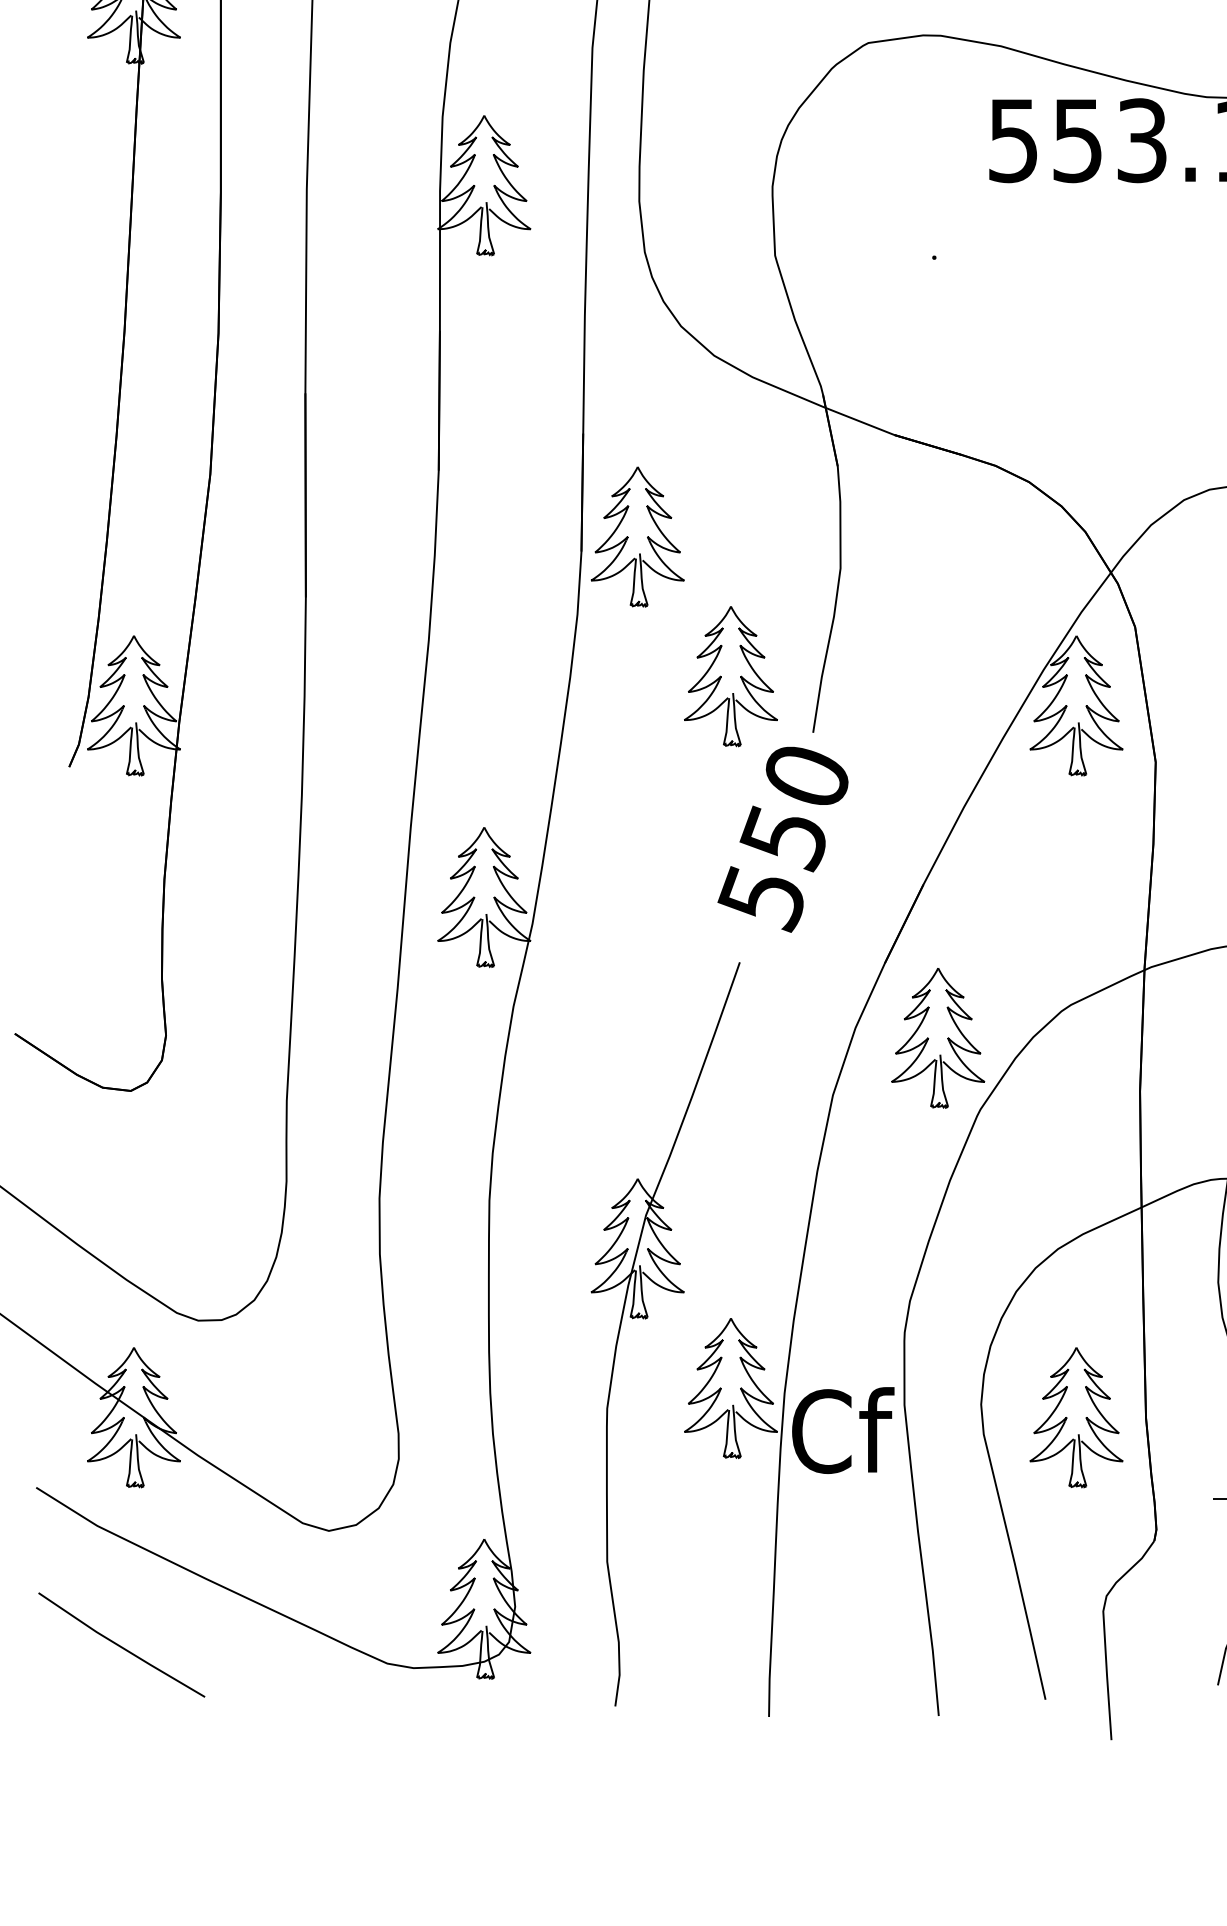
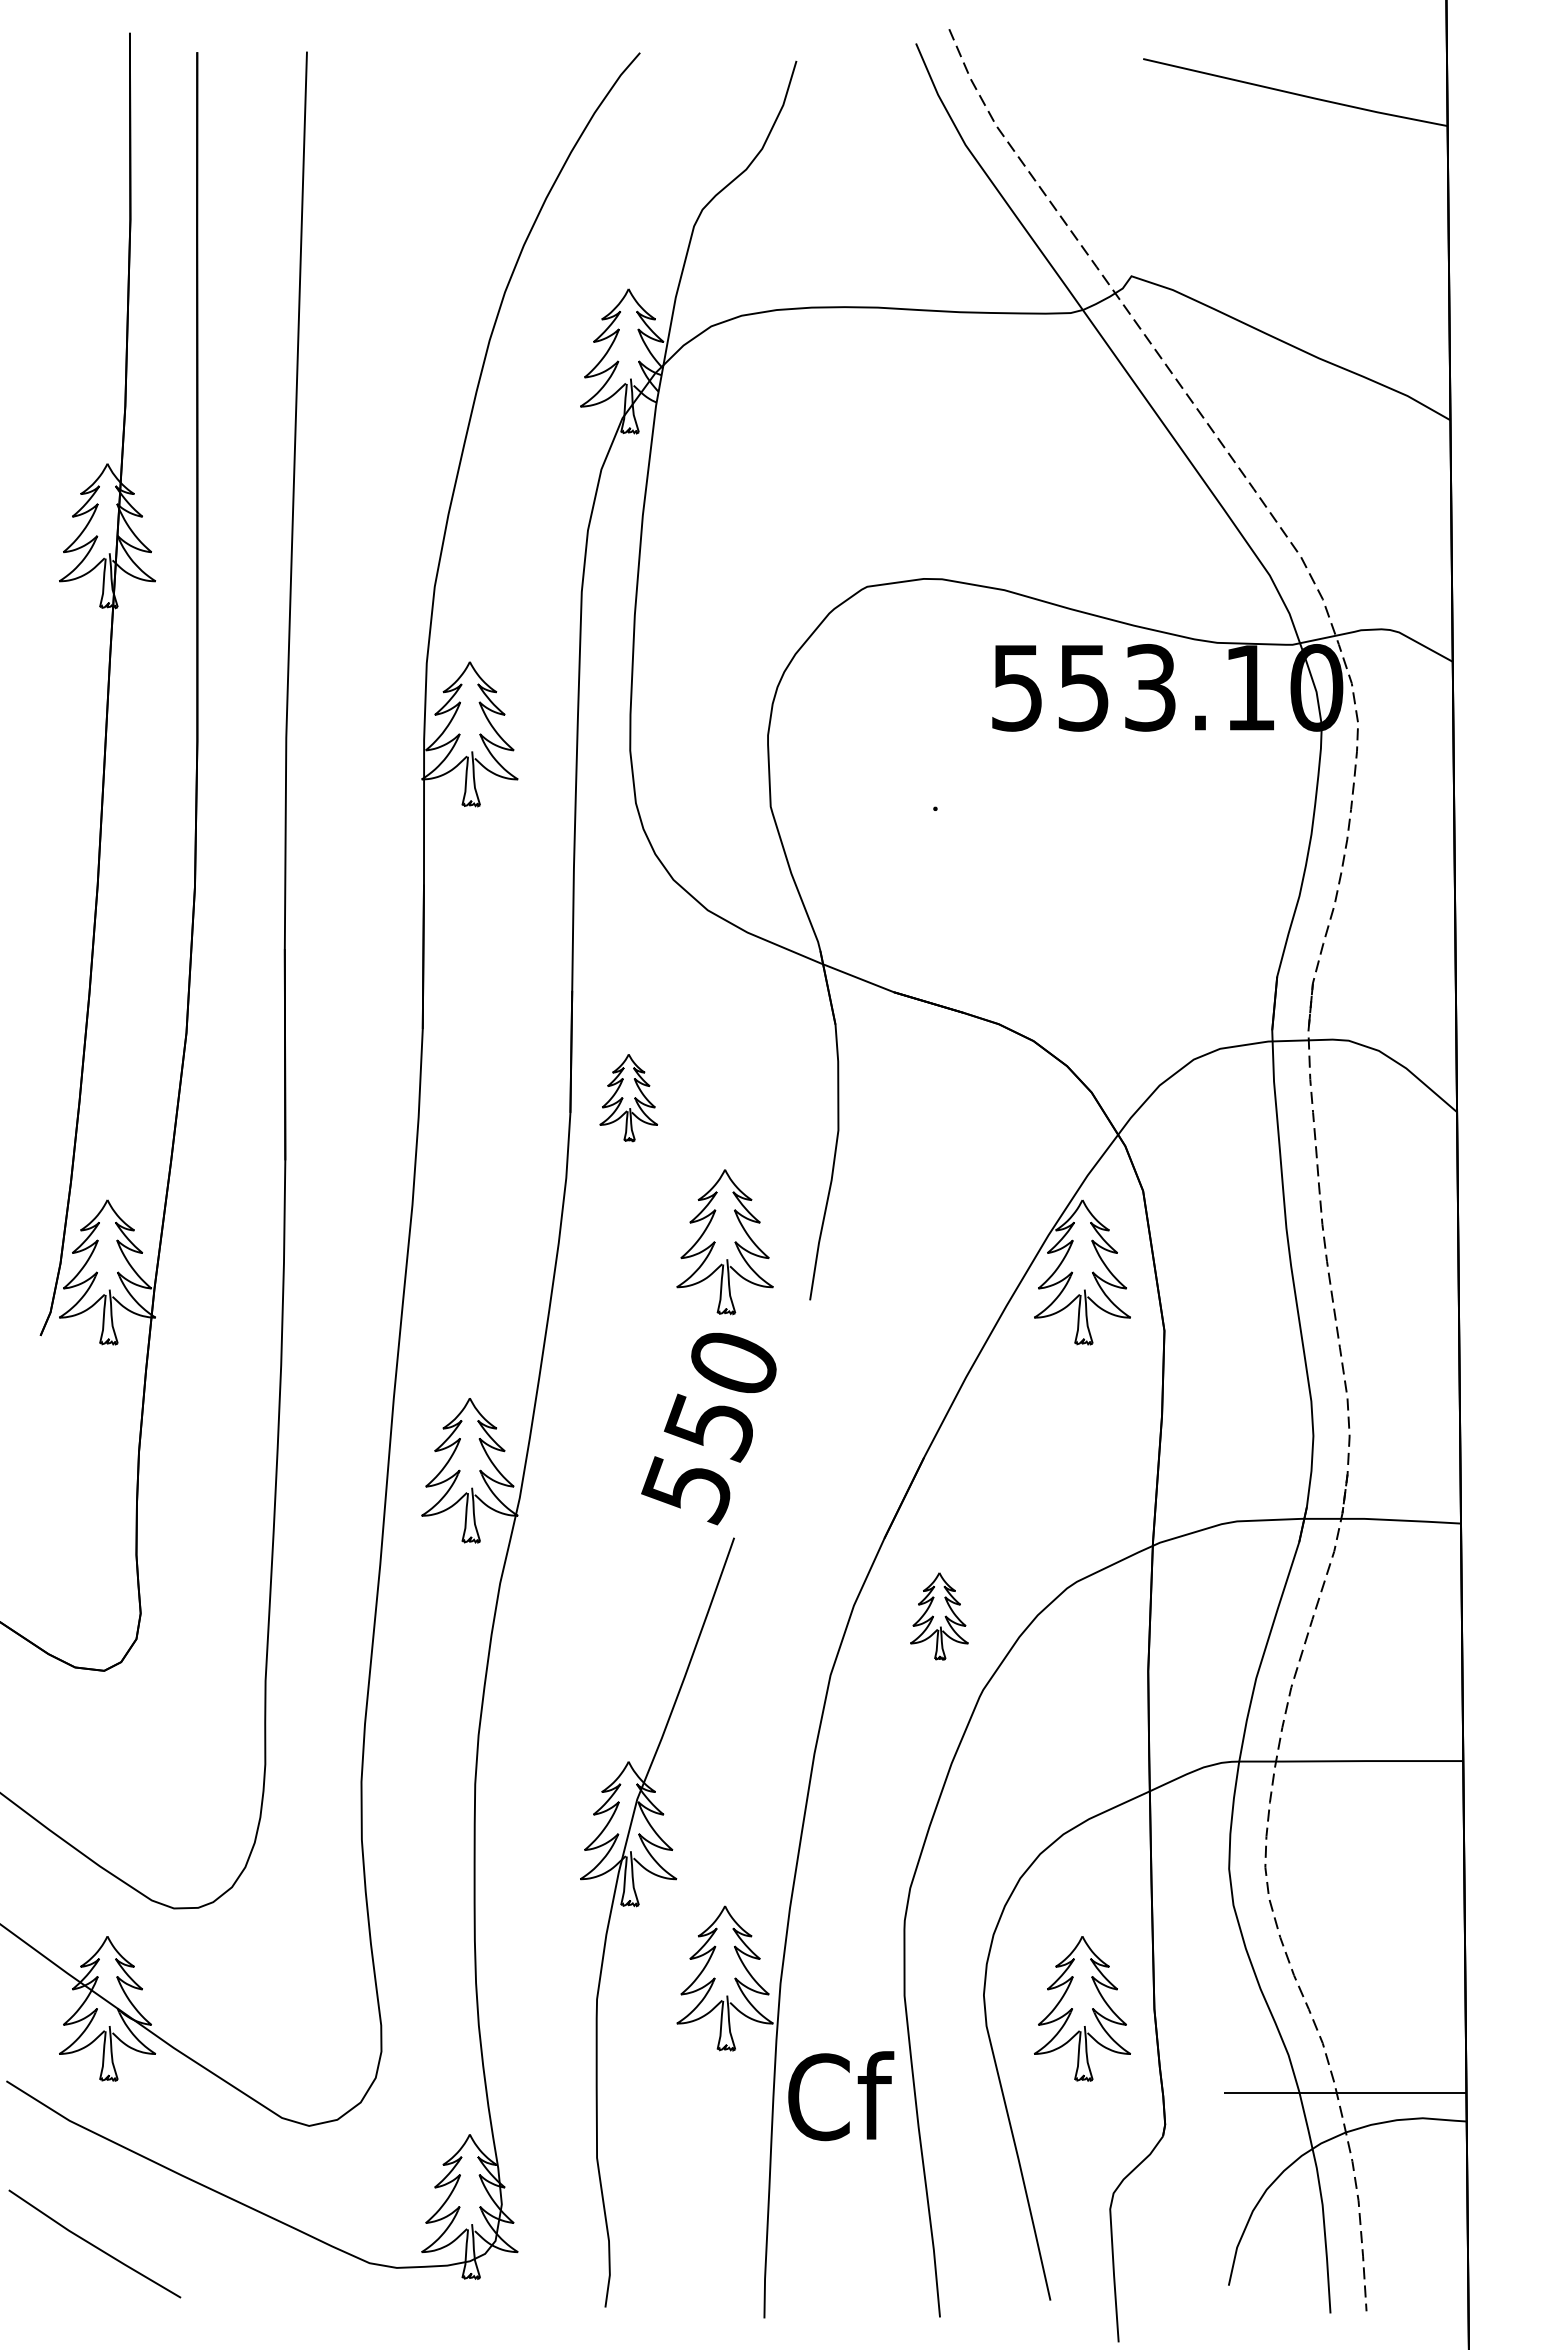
part: (637, 536) -> (628, 1097), size x0.6
text: (782, 840) -> (708, 1429), moved
part: (938, 1038) -> (939, 1616), size x0.6
text: (843, 1430) -> (841, 2096), moved

